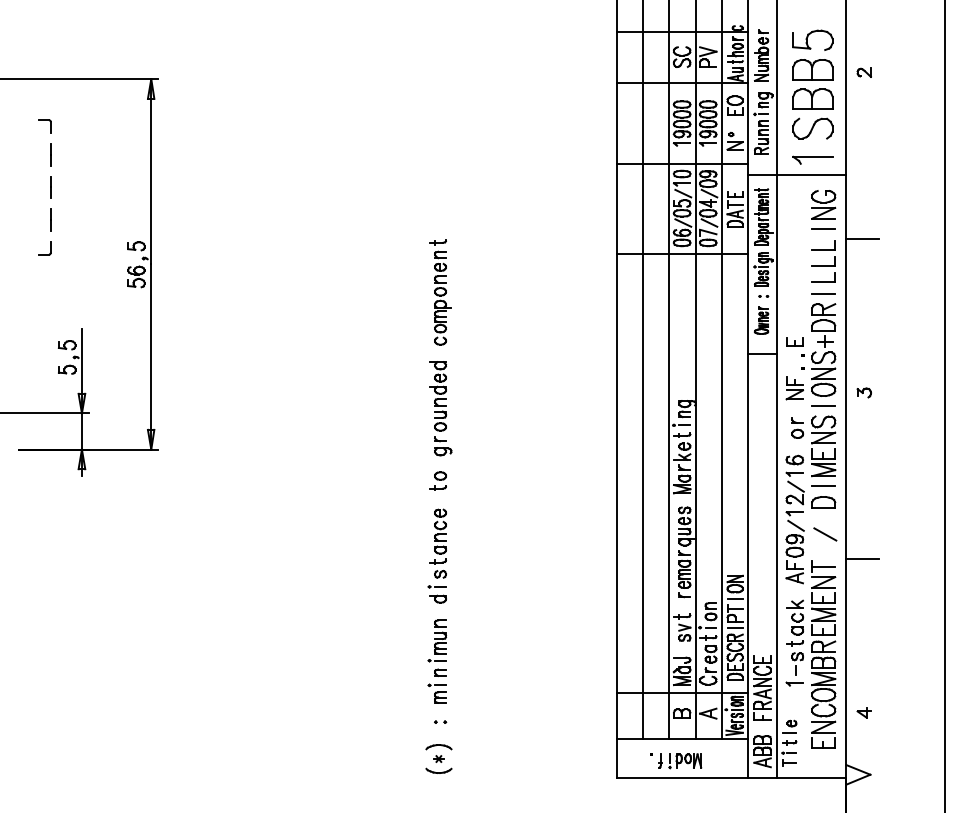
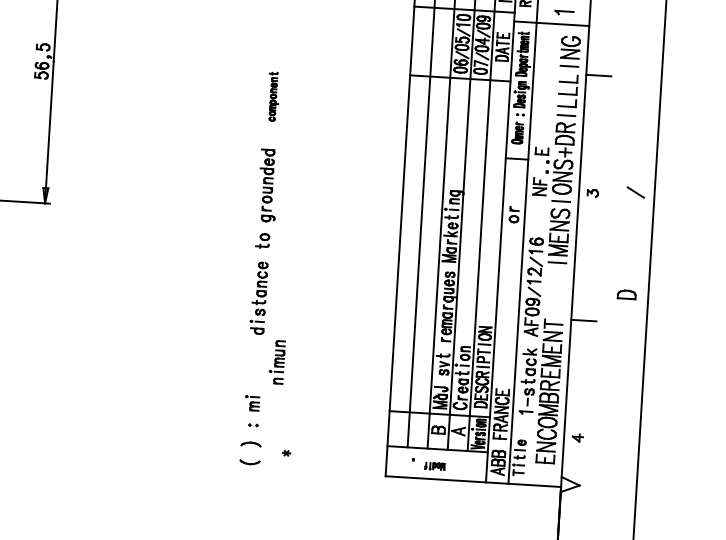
part: (812, 159) -> (564, 12), size x0.6
part: (440, 292) -> (273, 96), size x0.6
part: (797, 427) -> (514, 214), moved
part: (823, 502) -> (626, 294), moved
line: (825, 534) -> (636, 192), moved
part: (436, 647) -> (276, 361), moved
part: (438, 758) -> (286, 452), moved
part: (680, 761) -> (435, 466), size x0.6

